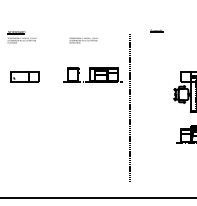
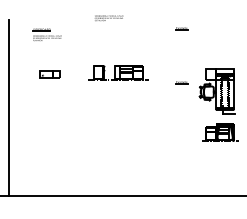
text: (83, 40) -> (108, 18), moved
part: (24, 76) -> (49, 74), size x0.7
part: (156, 84) -> (181, 82), added
line: (130, 107) -> (155, 105), removed

